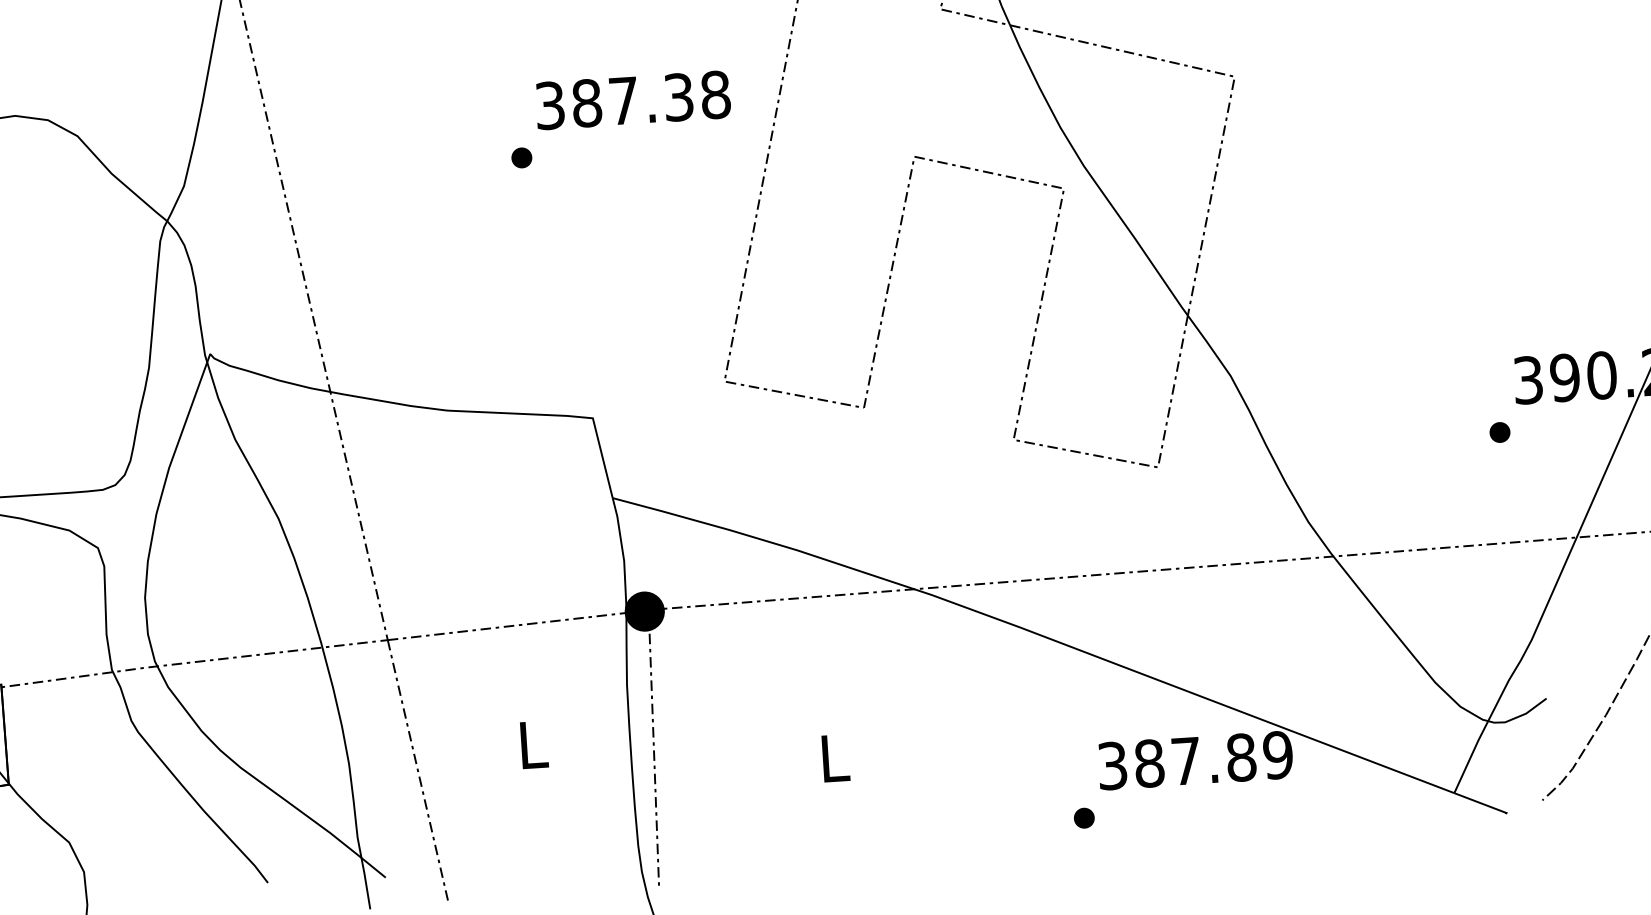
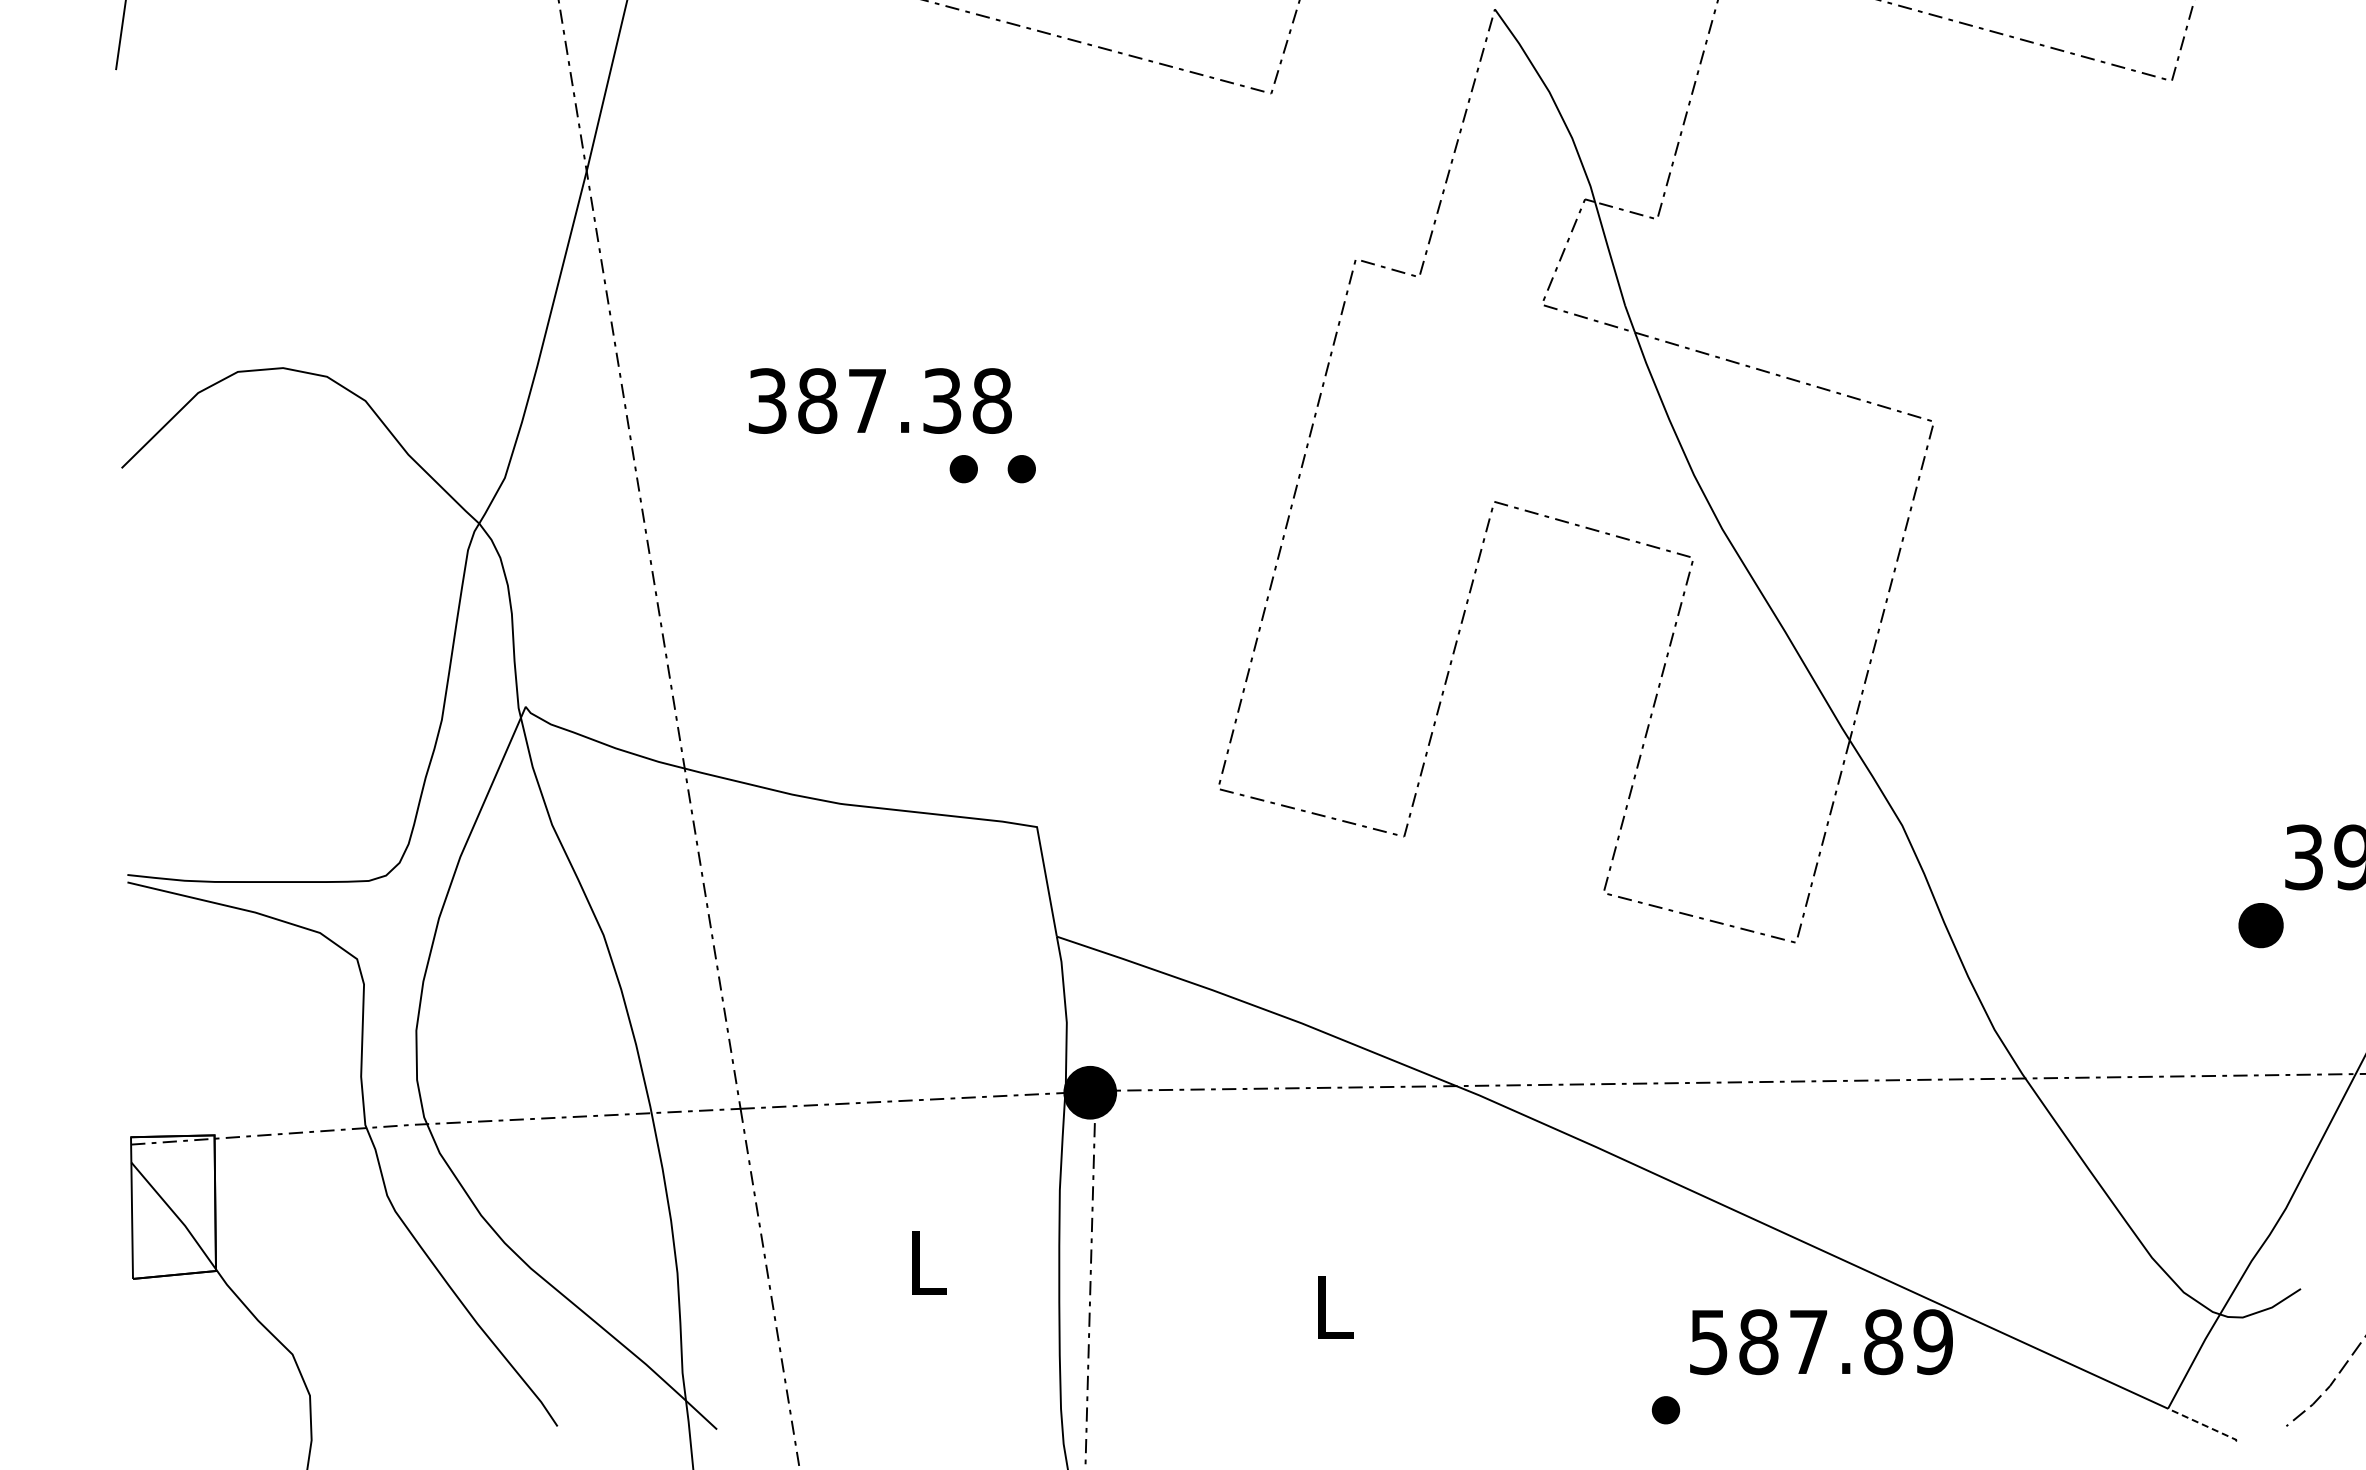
text: (633, 99) -> (880, 400), moved
part: (564, 155) -> (1021, 469), added
part: (1500, 432) -> (2261, 925), size x1.6
text: (1112, 765) -> (1708, 1341), 387.89 -> 587.89
line: (1481, 803) -> (2203, 1424), solid -> dashed

